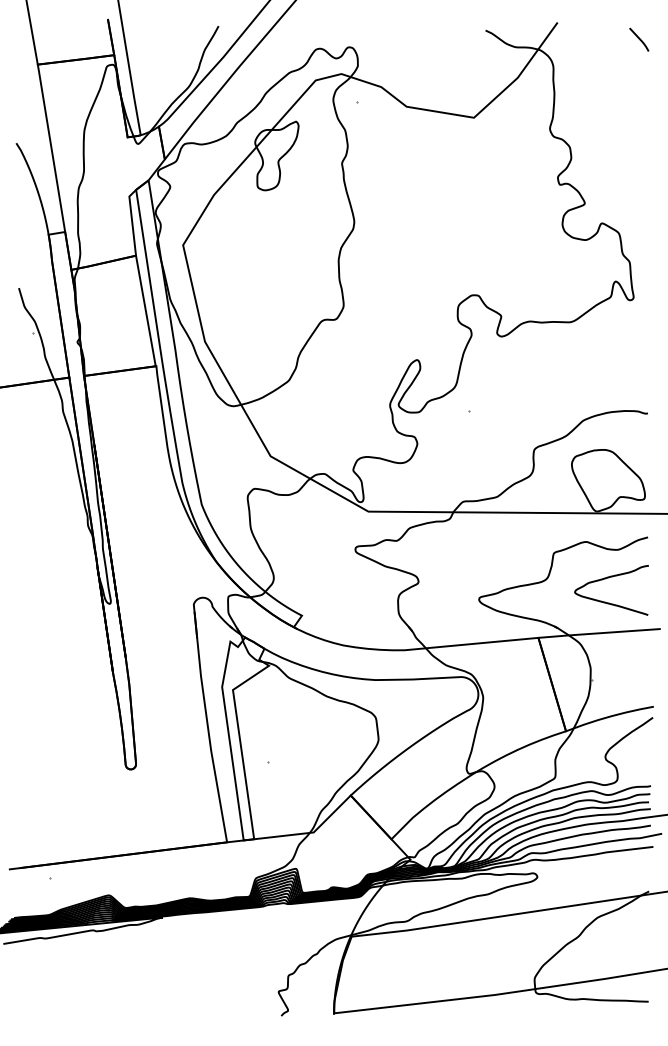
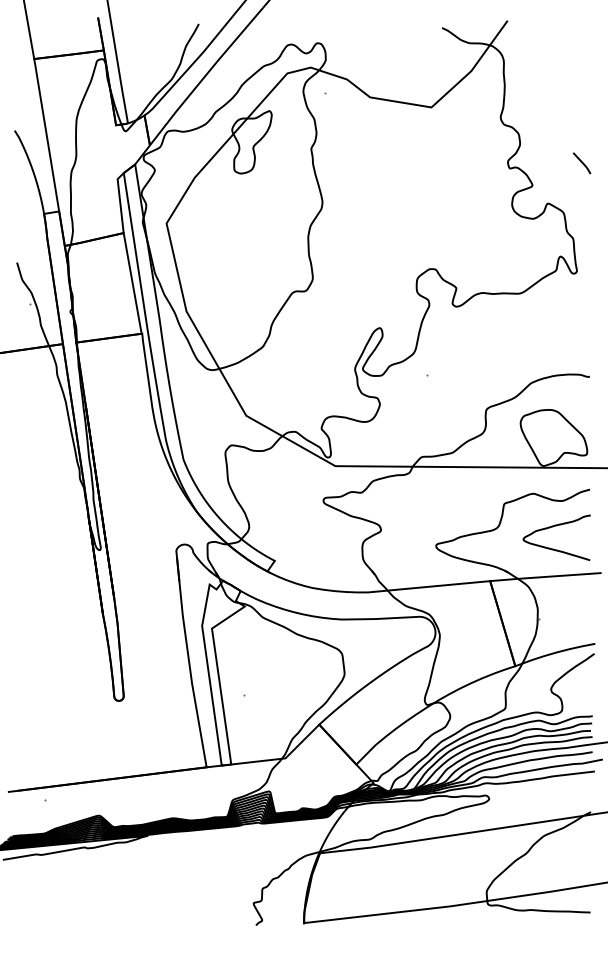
line: (638, 39) -> (581, 163), moved

